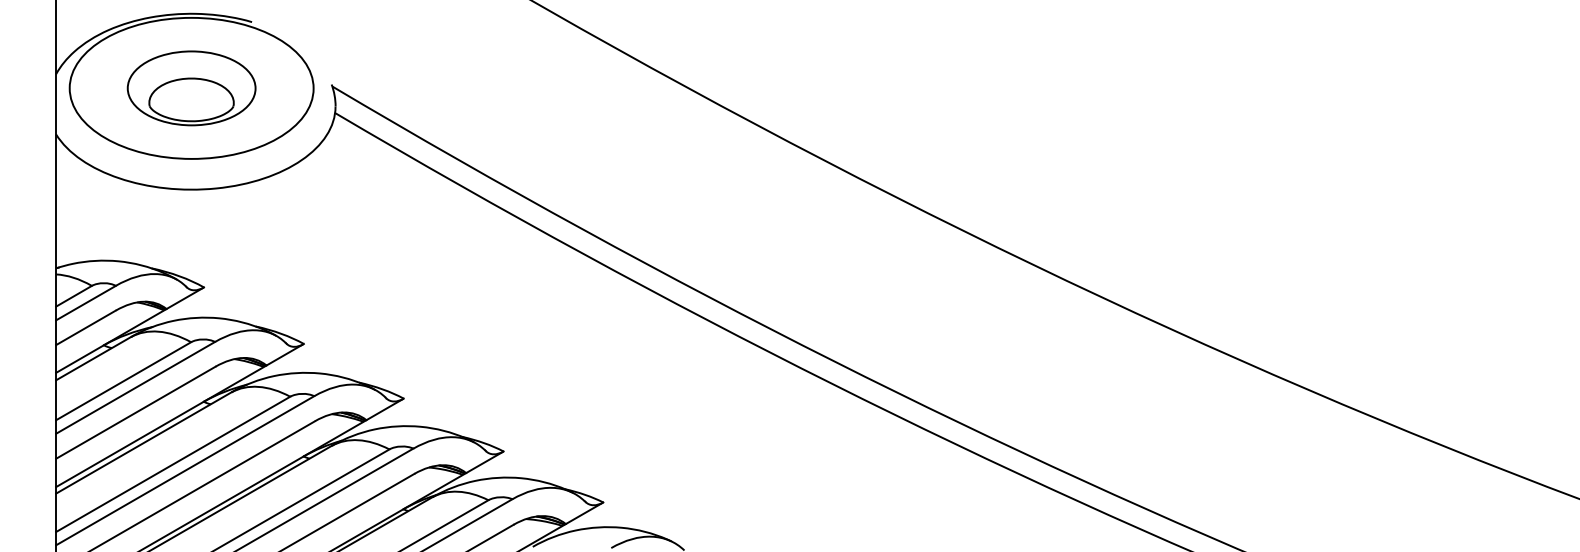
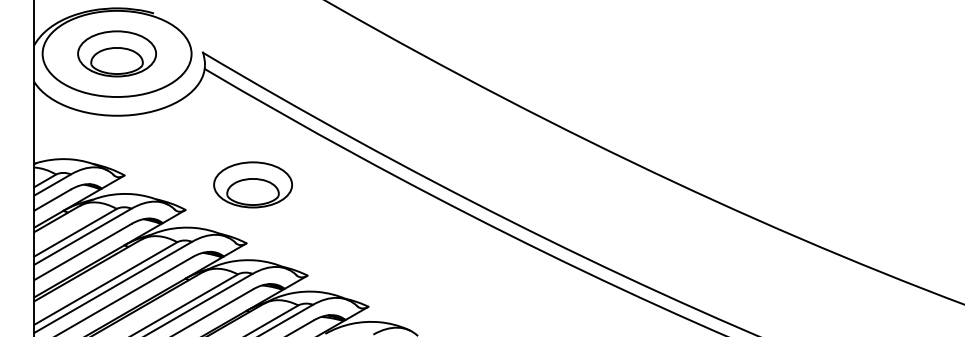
part: (413, 302) -> (252, 184), added

